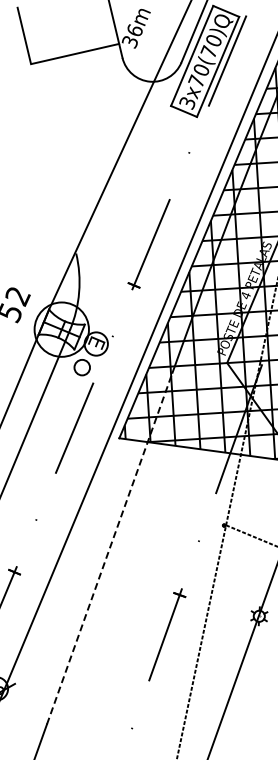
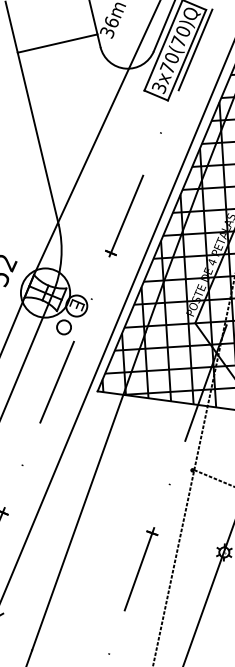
line: (53, 158) -> (38, 138), added
line: (109, 548) -> (88, 491), dashed -> solid

